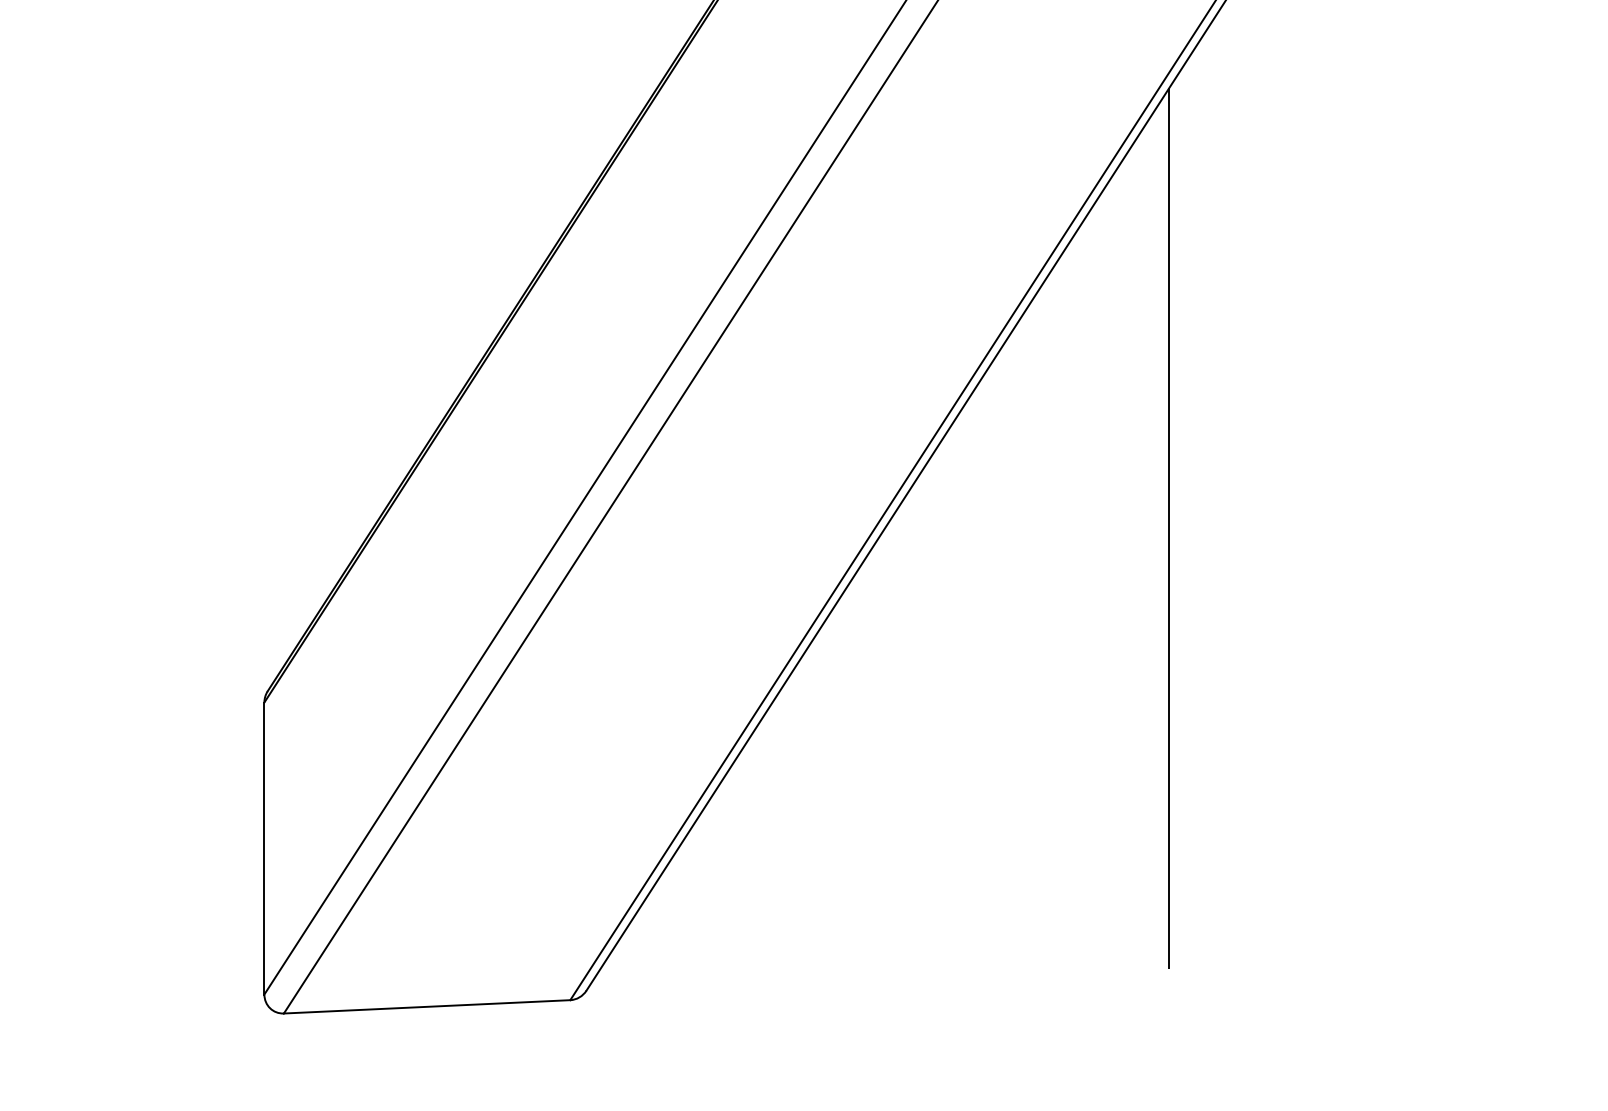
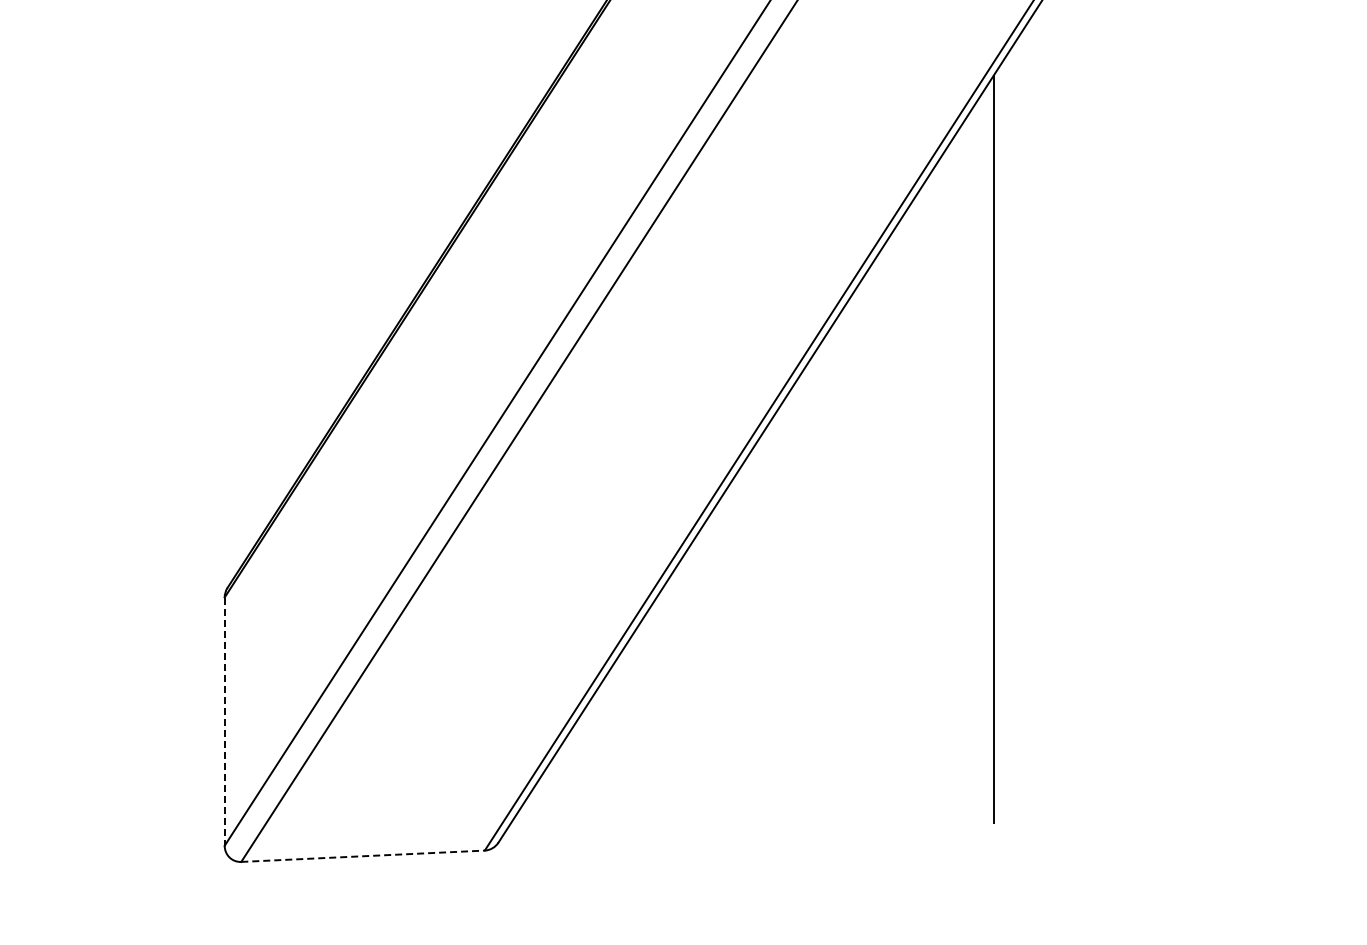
line: (264, 849) -> (224, 722), solid -> dashed
line: (427, 1007) -> (363, 856), solid -> dashed

